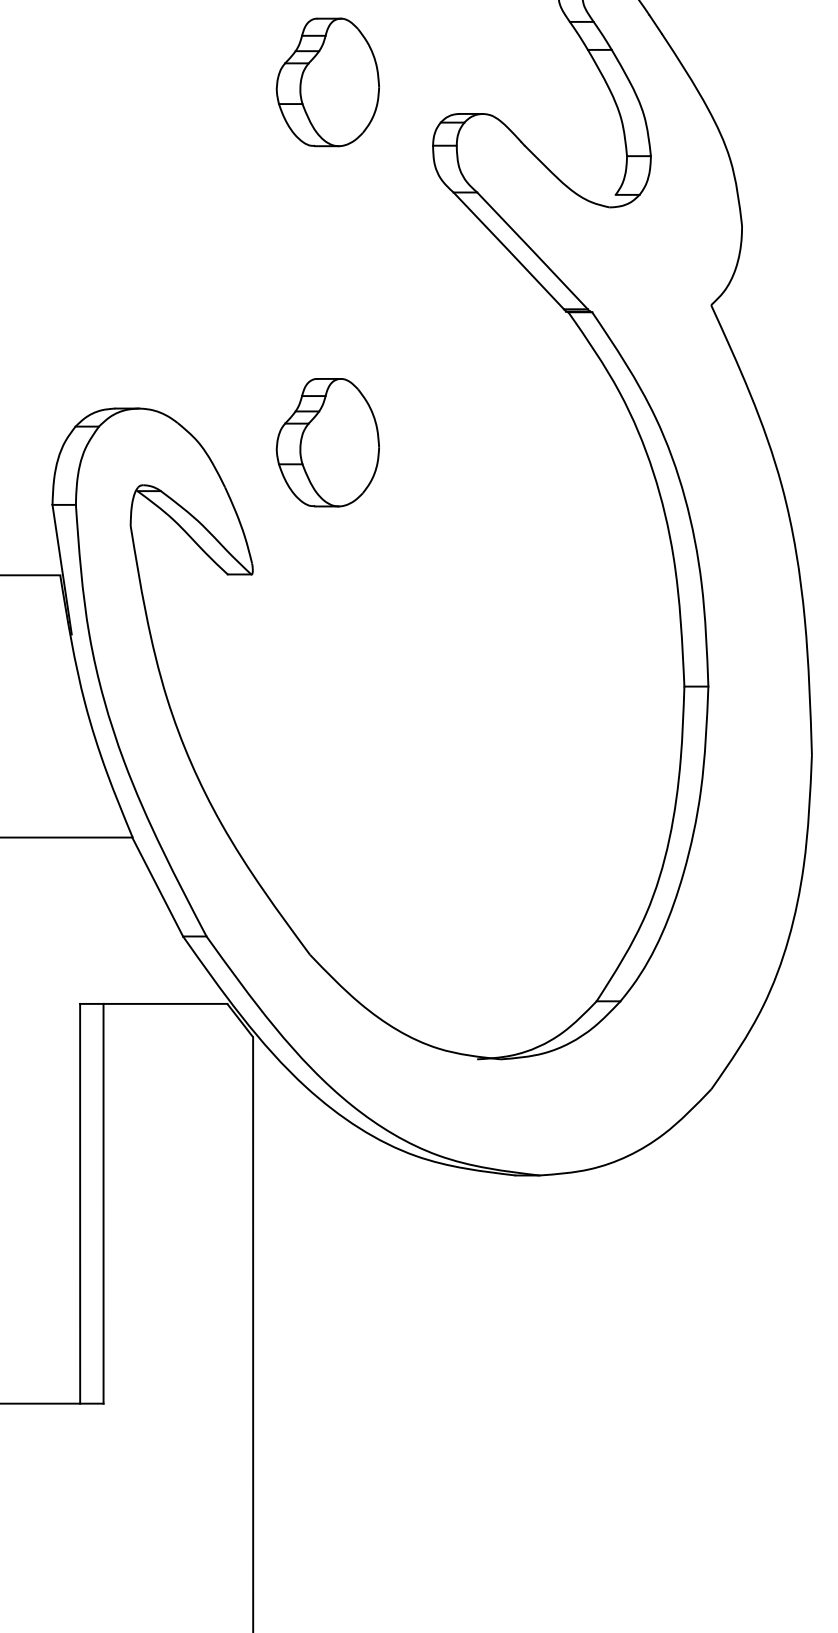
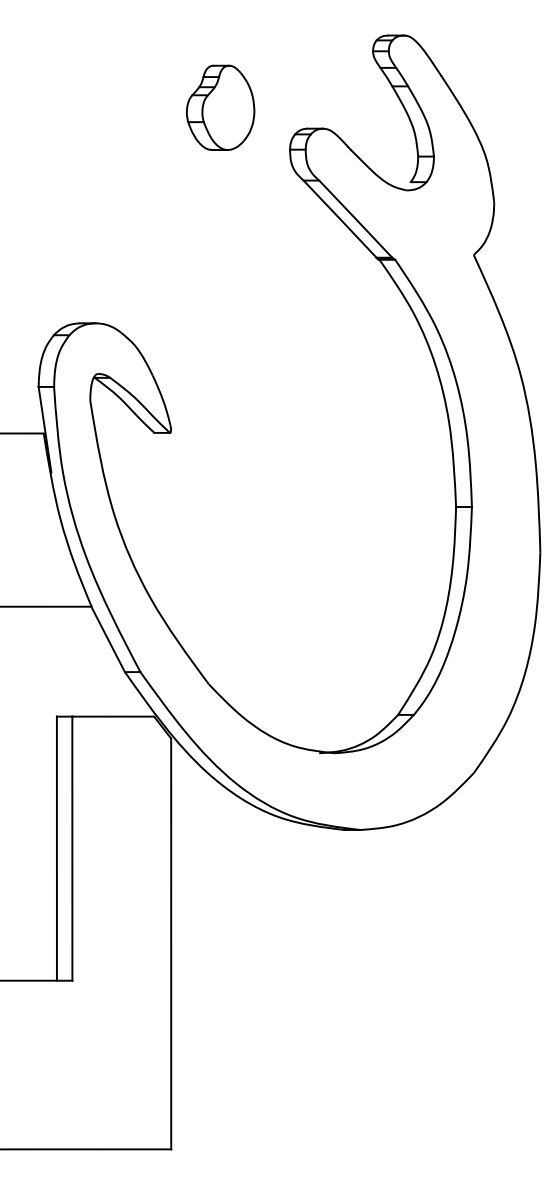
part: (327, 442) -> (220, 345), removed

